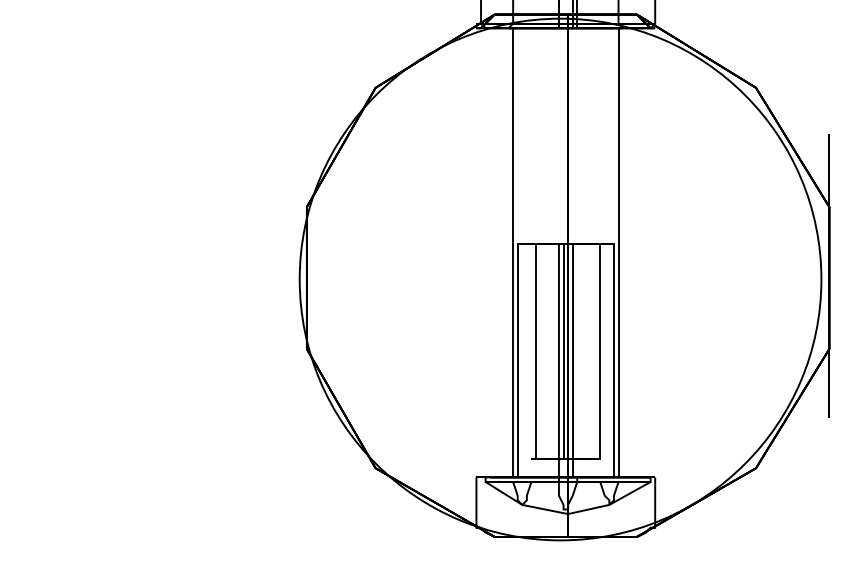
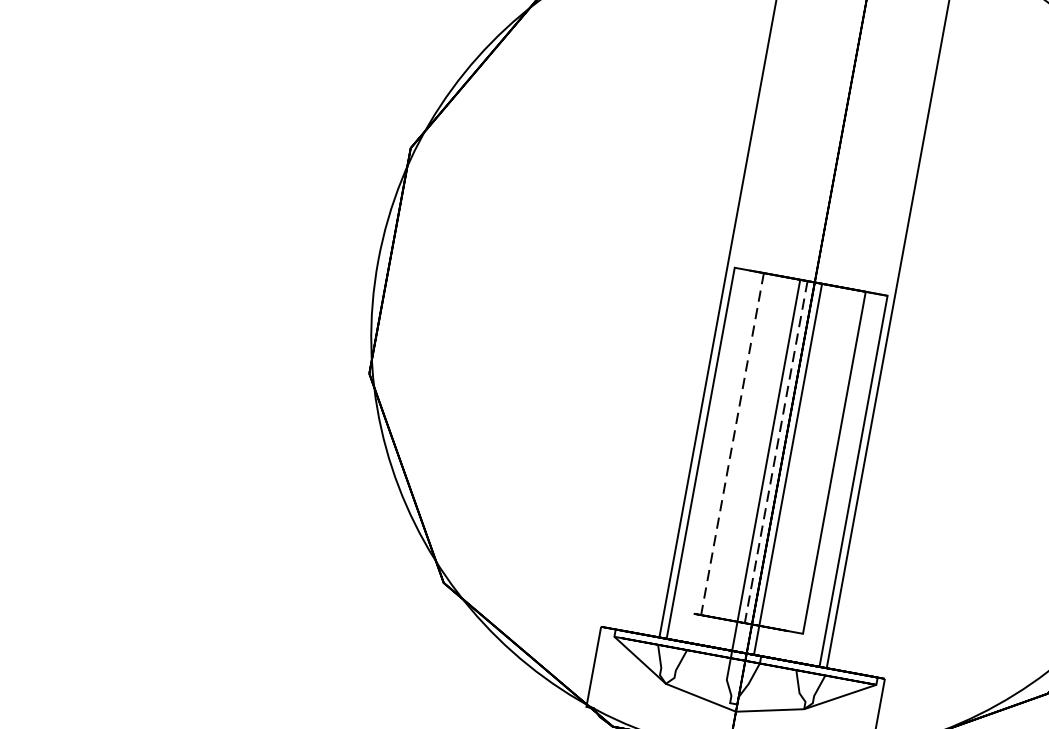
line: (536, 351) -> (733, 444), solid -> dashed
line: (563, 351) -> (776, 452), solid -> dashed

